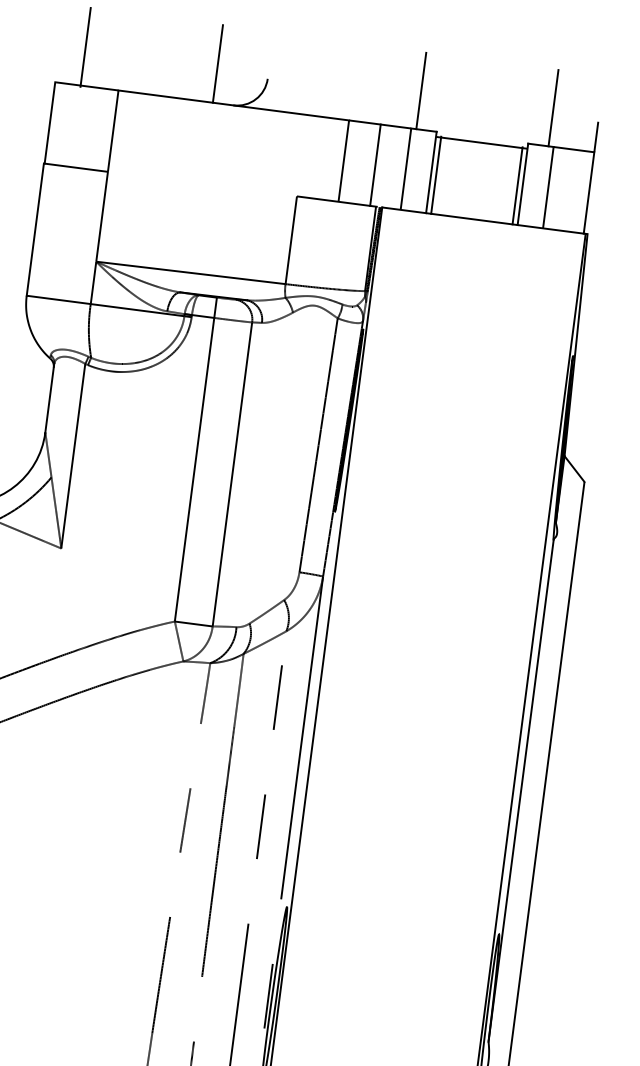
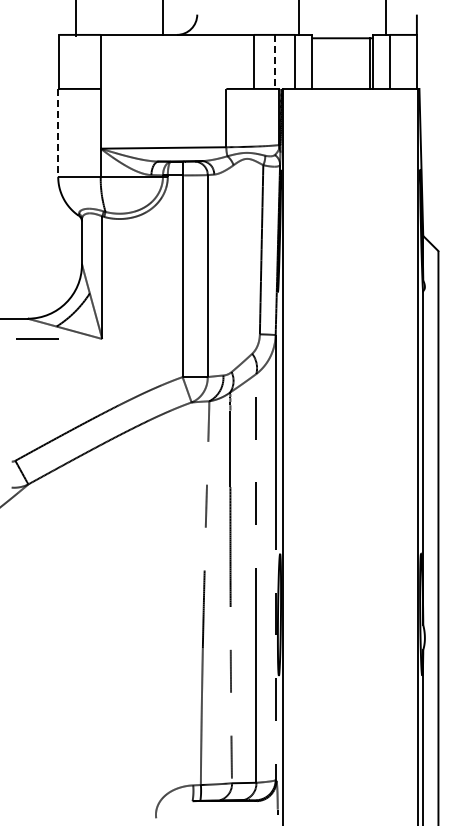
line: (374, 165) -> (274, 62), solid -> dashed
line: (436, 173) -> (315, 62), removed
line: (35, 229) -> (58, 132), solid -> dashed

